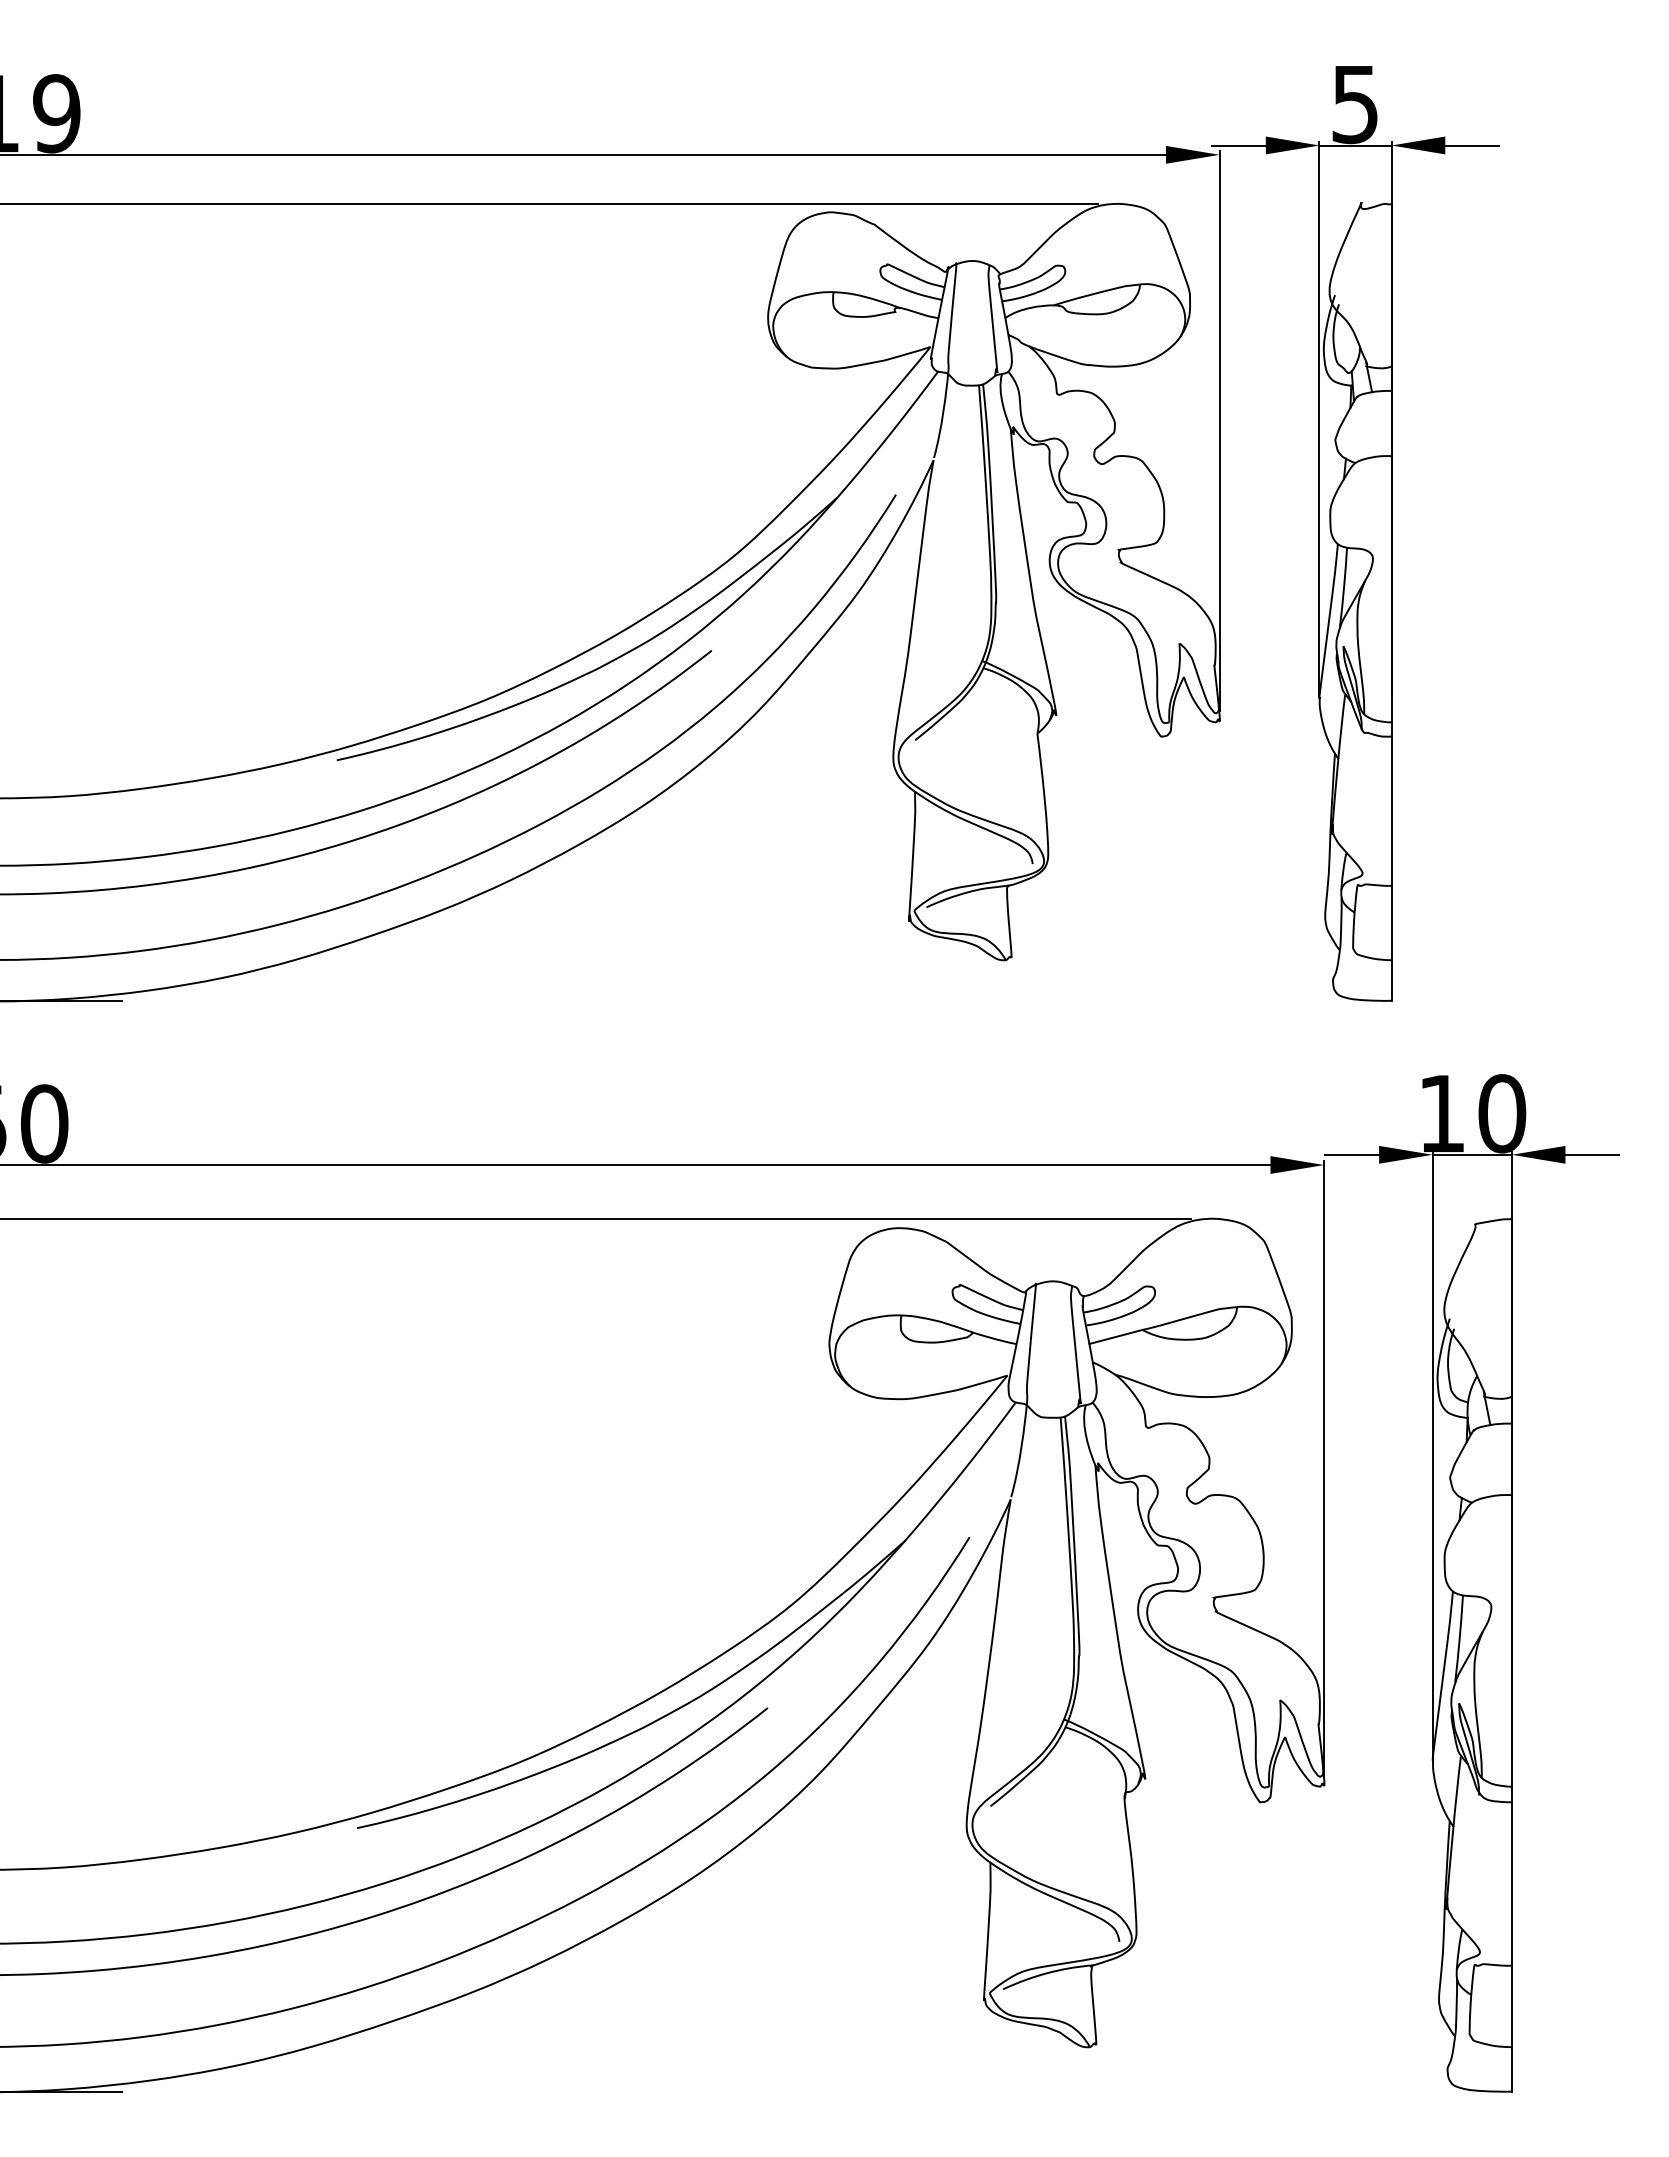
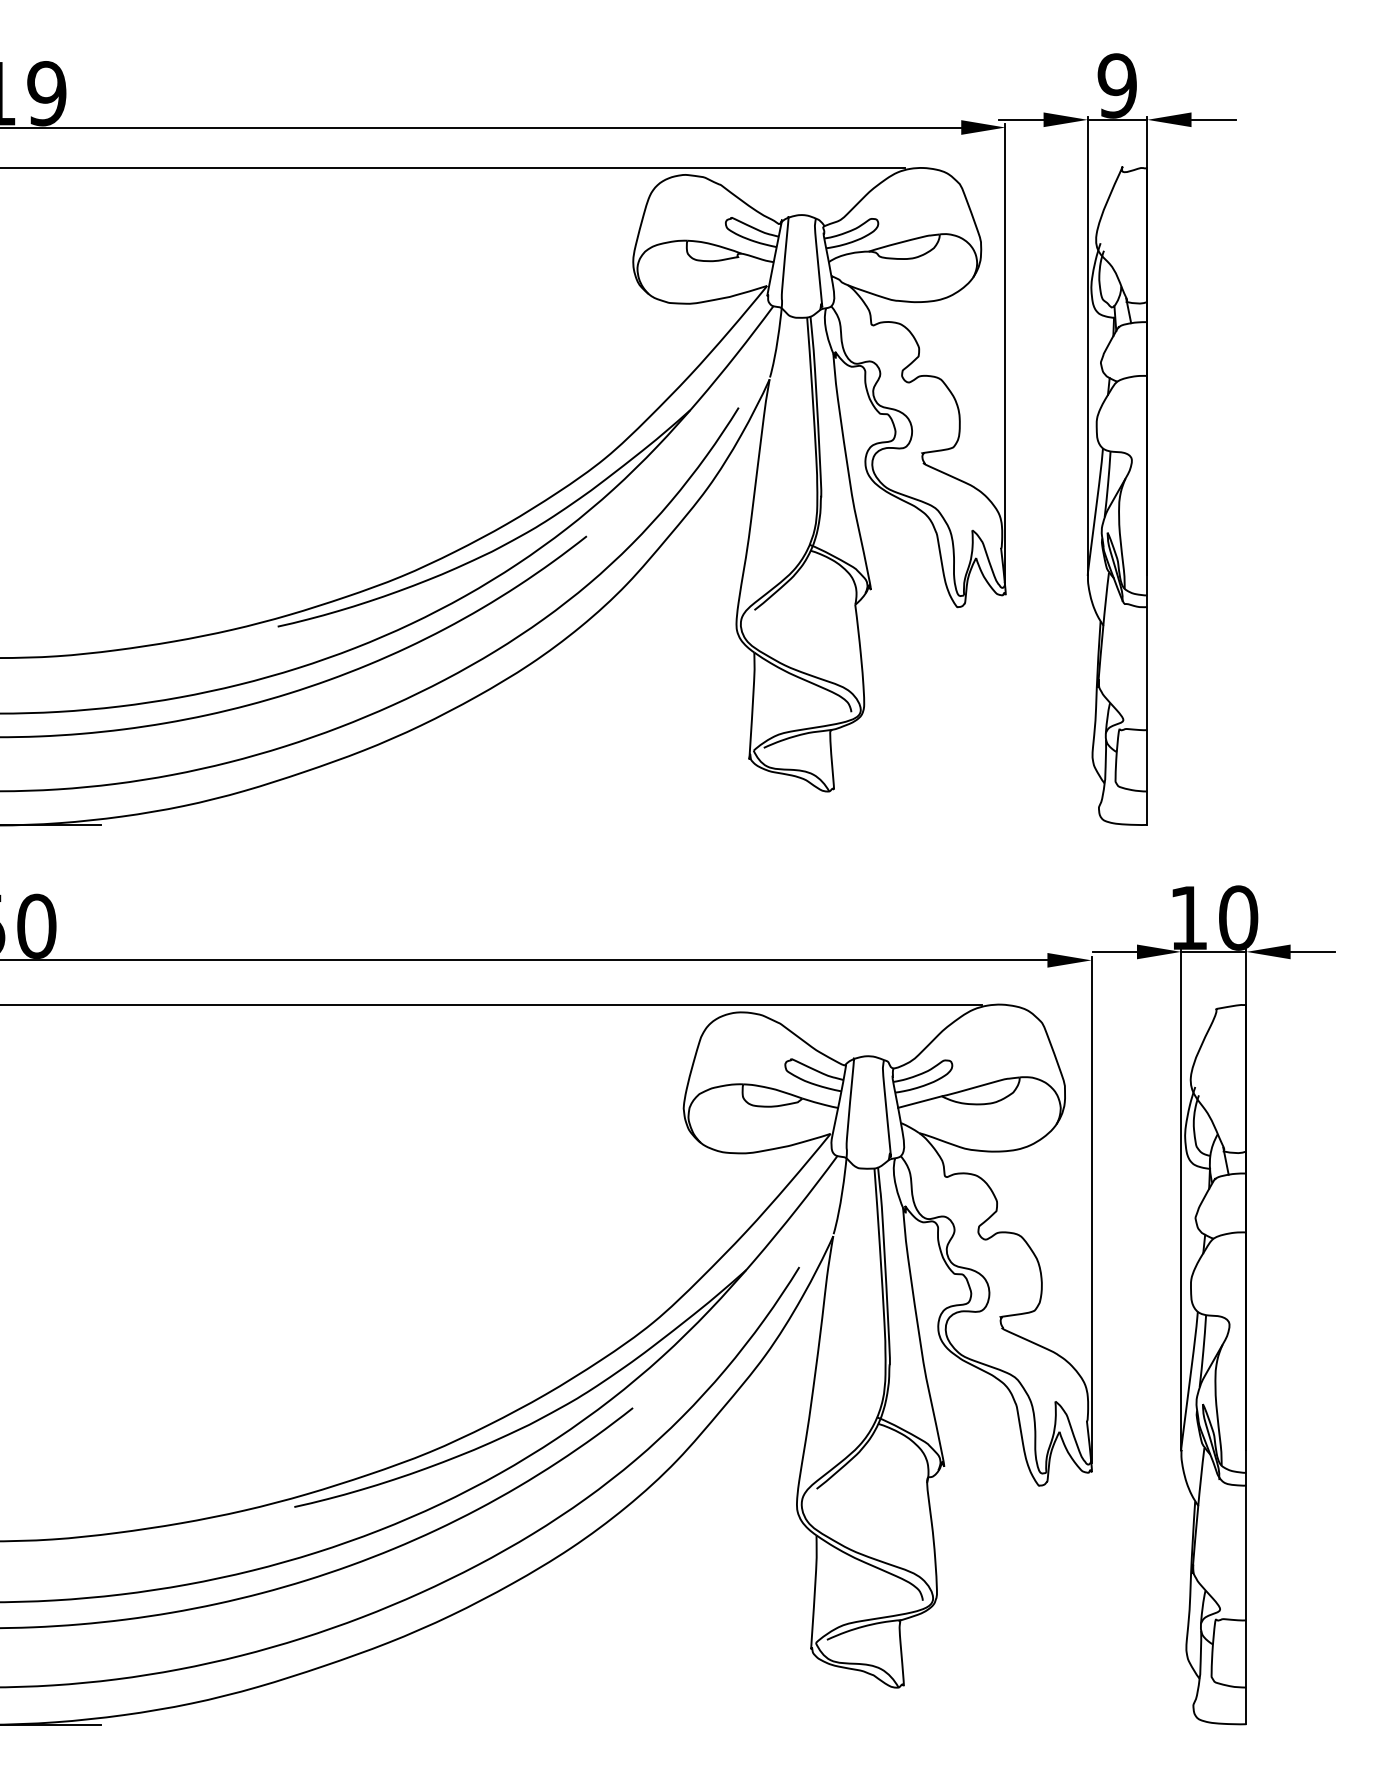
text: (1354, 103) -> (1116, 85), 5 -> 9

